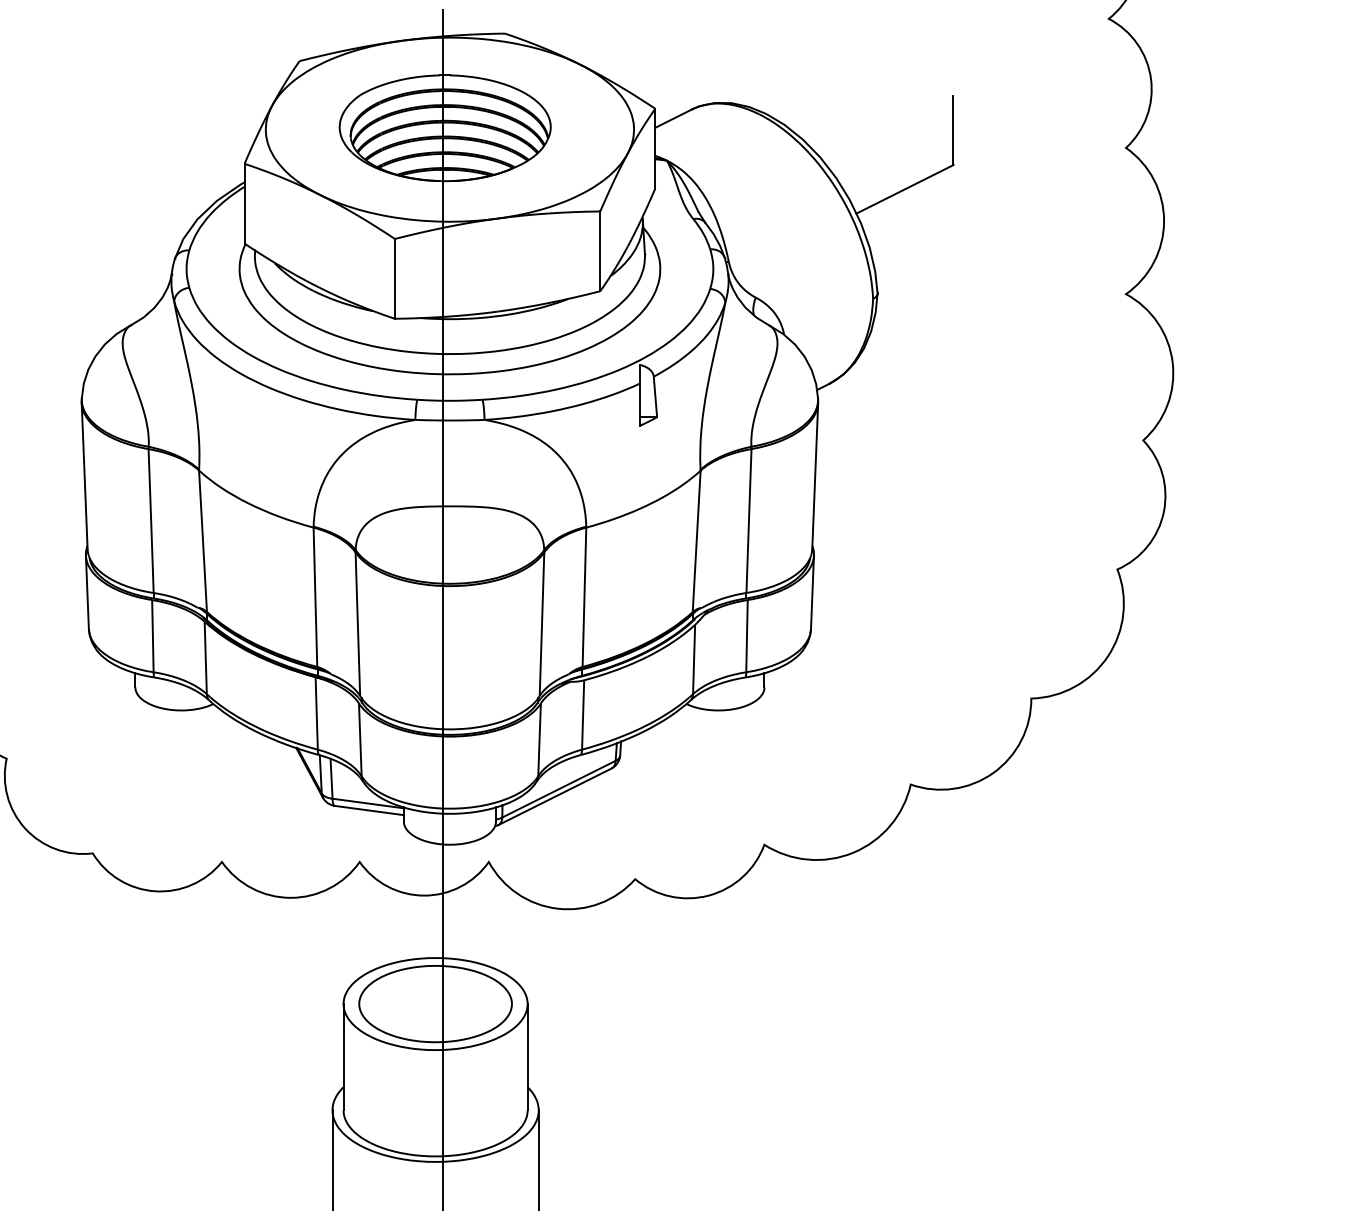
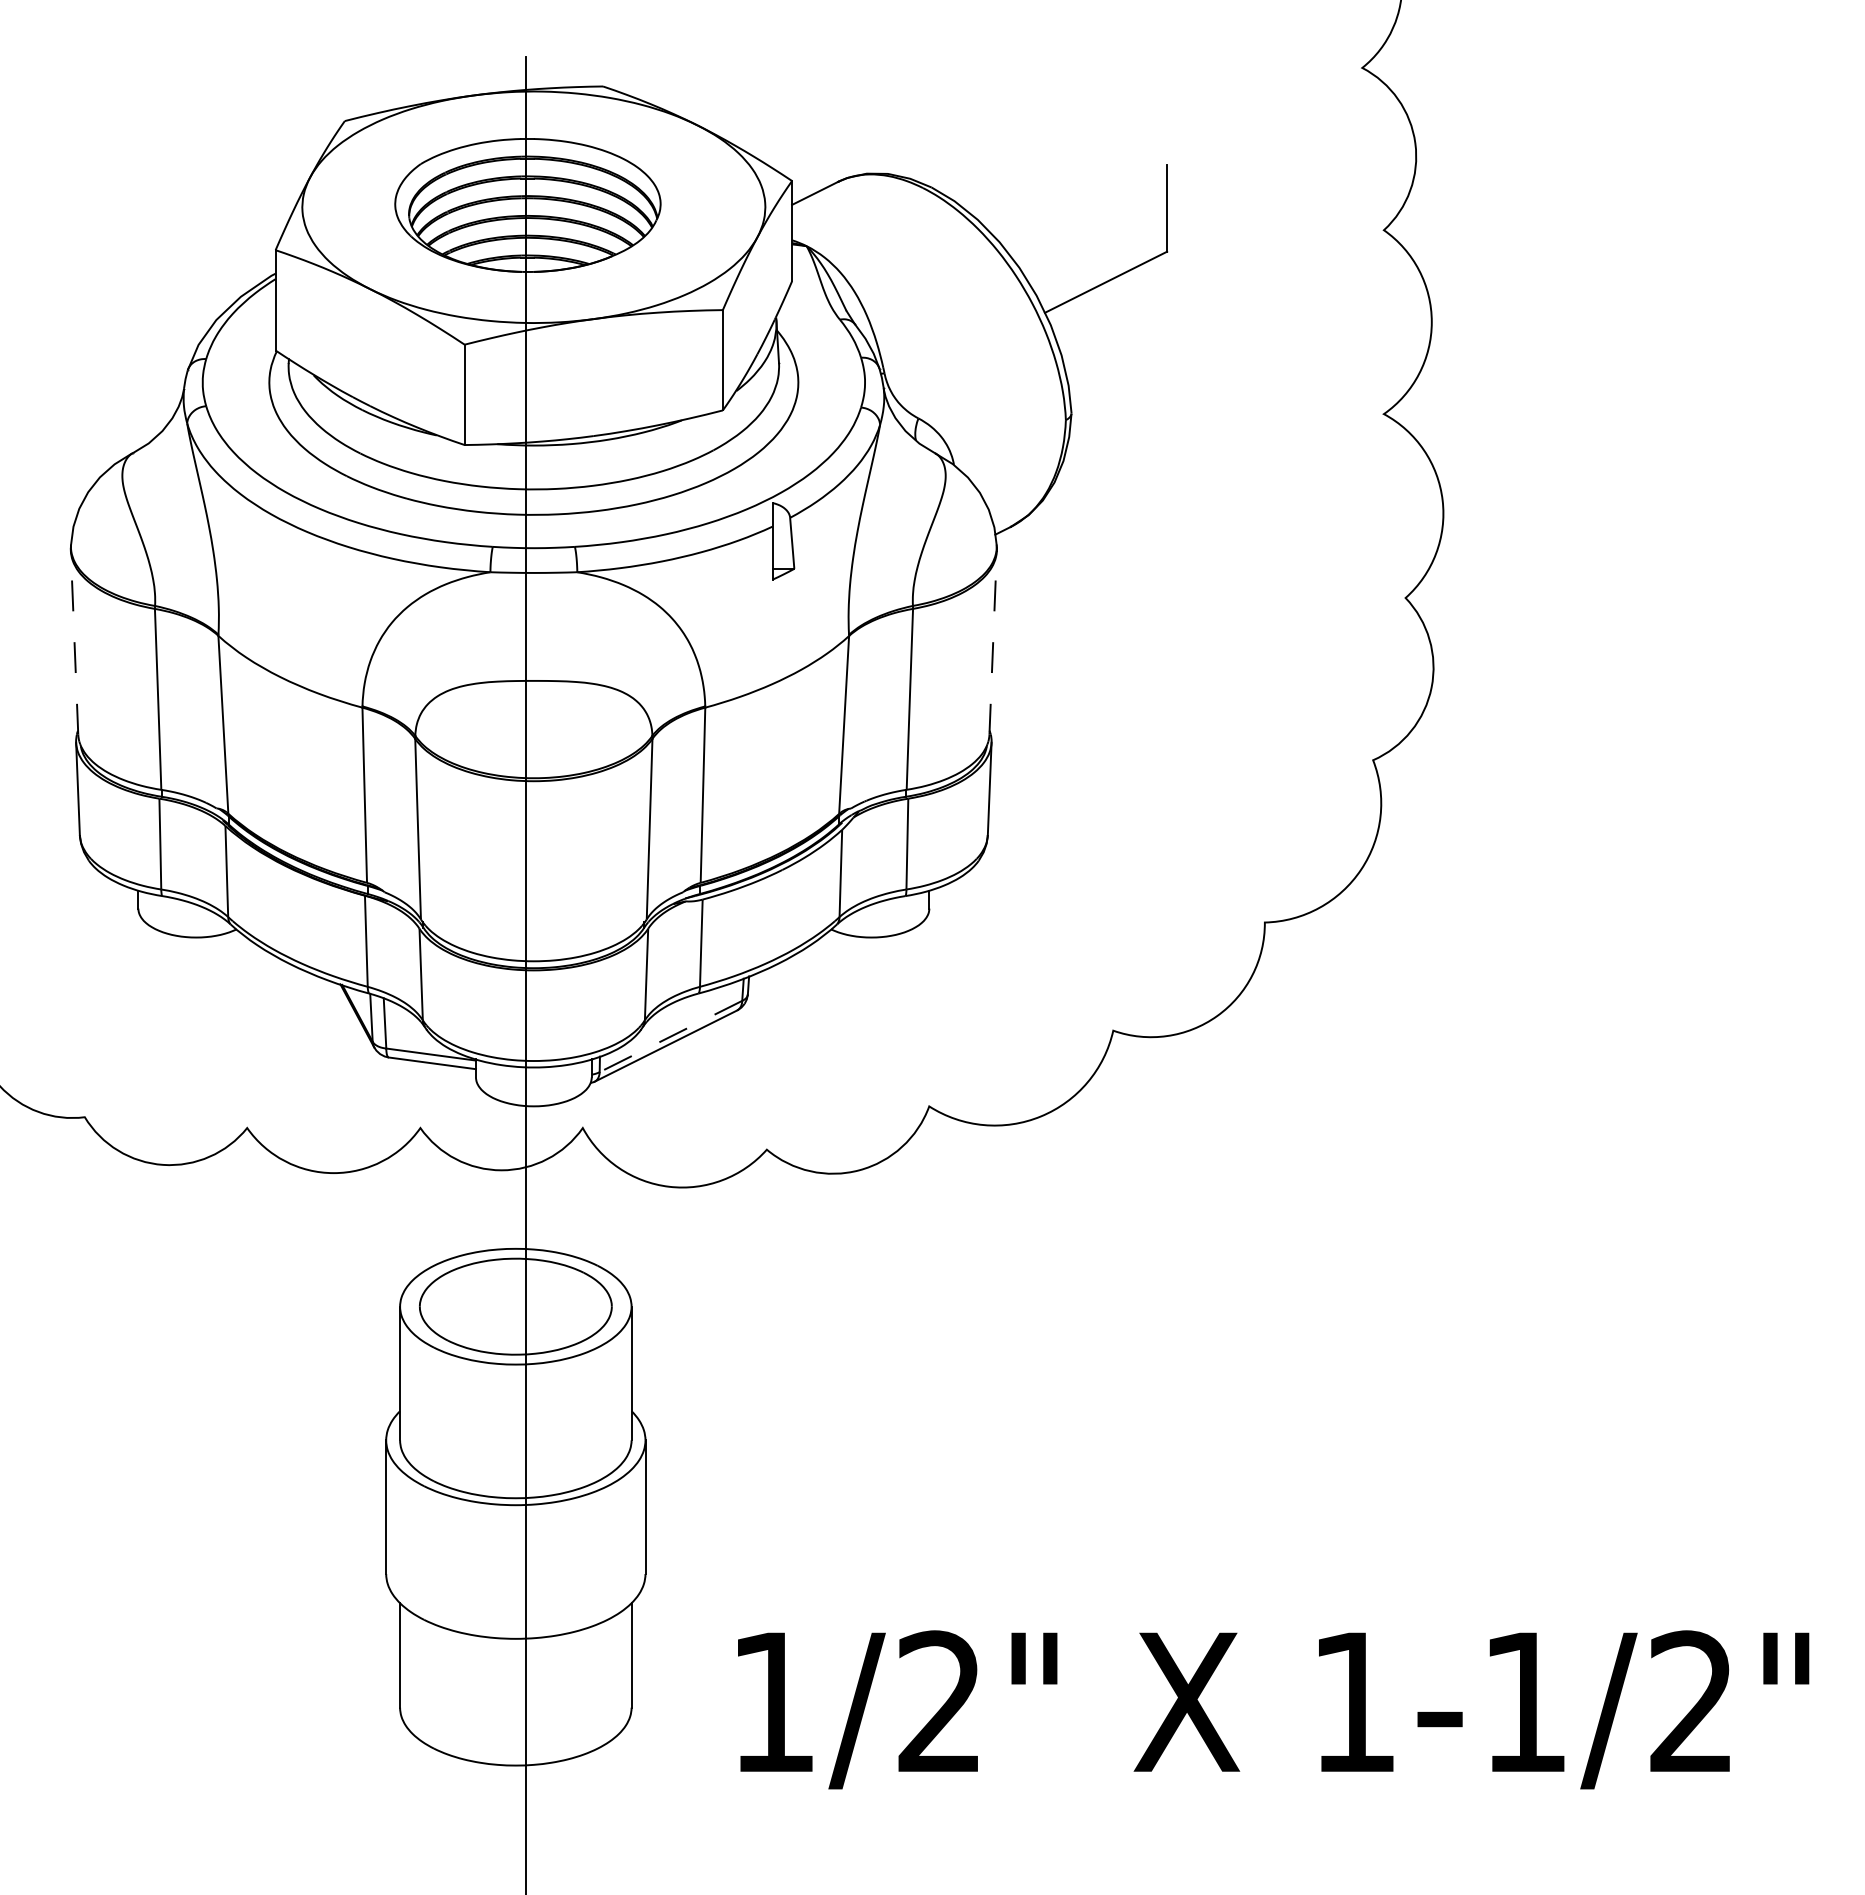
line: (84, 475) -> (74, 642), solid -> dashed
line: (815, 475) -> (993, 642), solid -> dashed
line: (558, 789) -> (670, 1036), solid -> dashed

